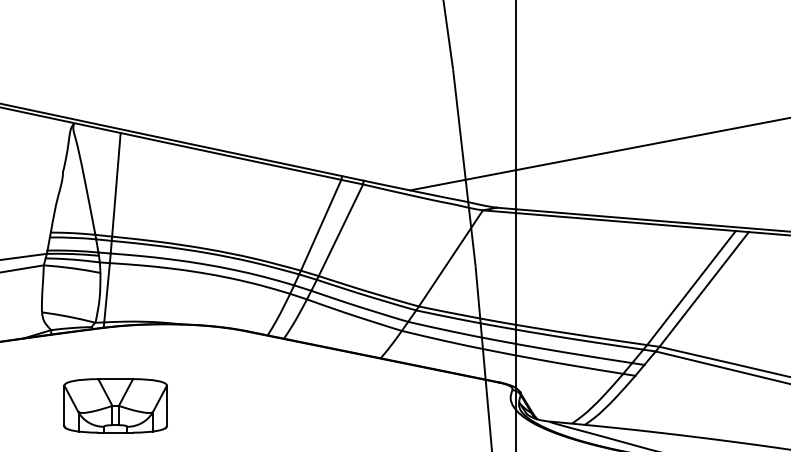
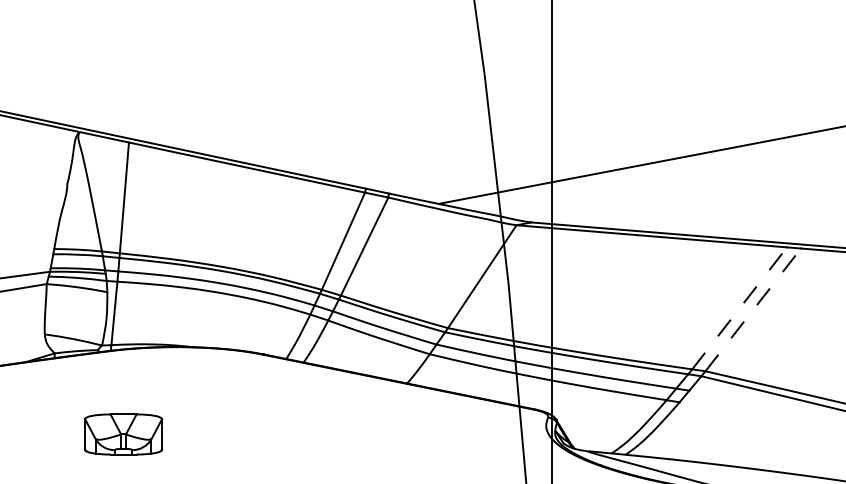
line: (691, 287) -> (739, 307), solid -> dashed
line: (704, 289) -> (753, 309), solid -> dashed
part: (115, 405) -> (123, 434), size x0.7

